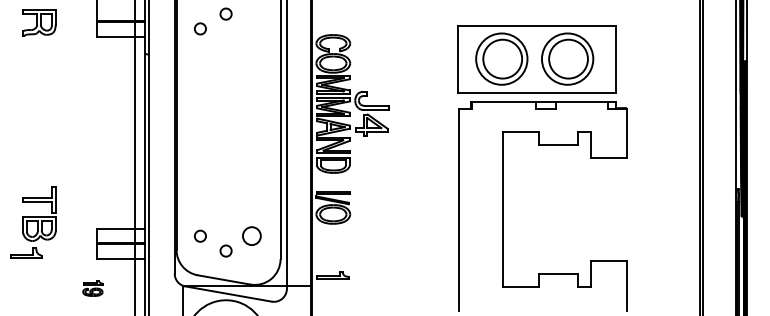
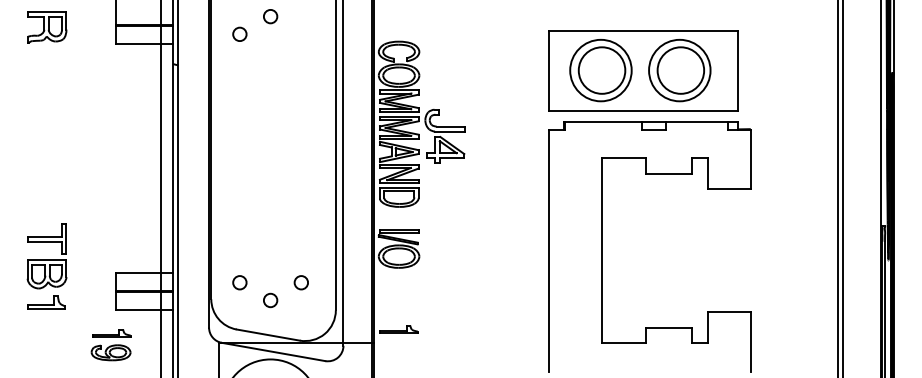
circle: (251, 236) -> (300, 282), size x0.62
part: (26, 252) -> (46, 302), moved
part: (92, 288) -> (110, 345), size x1.67

